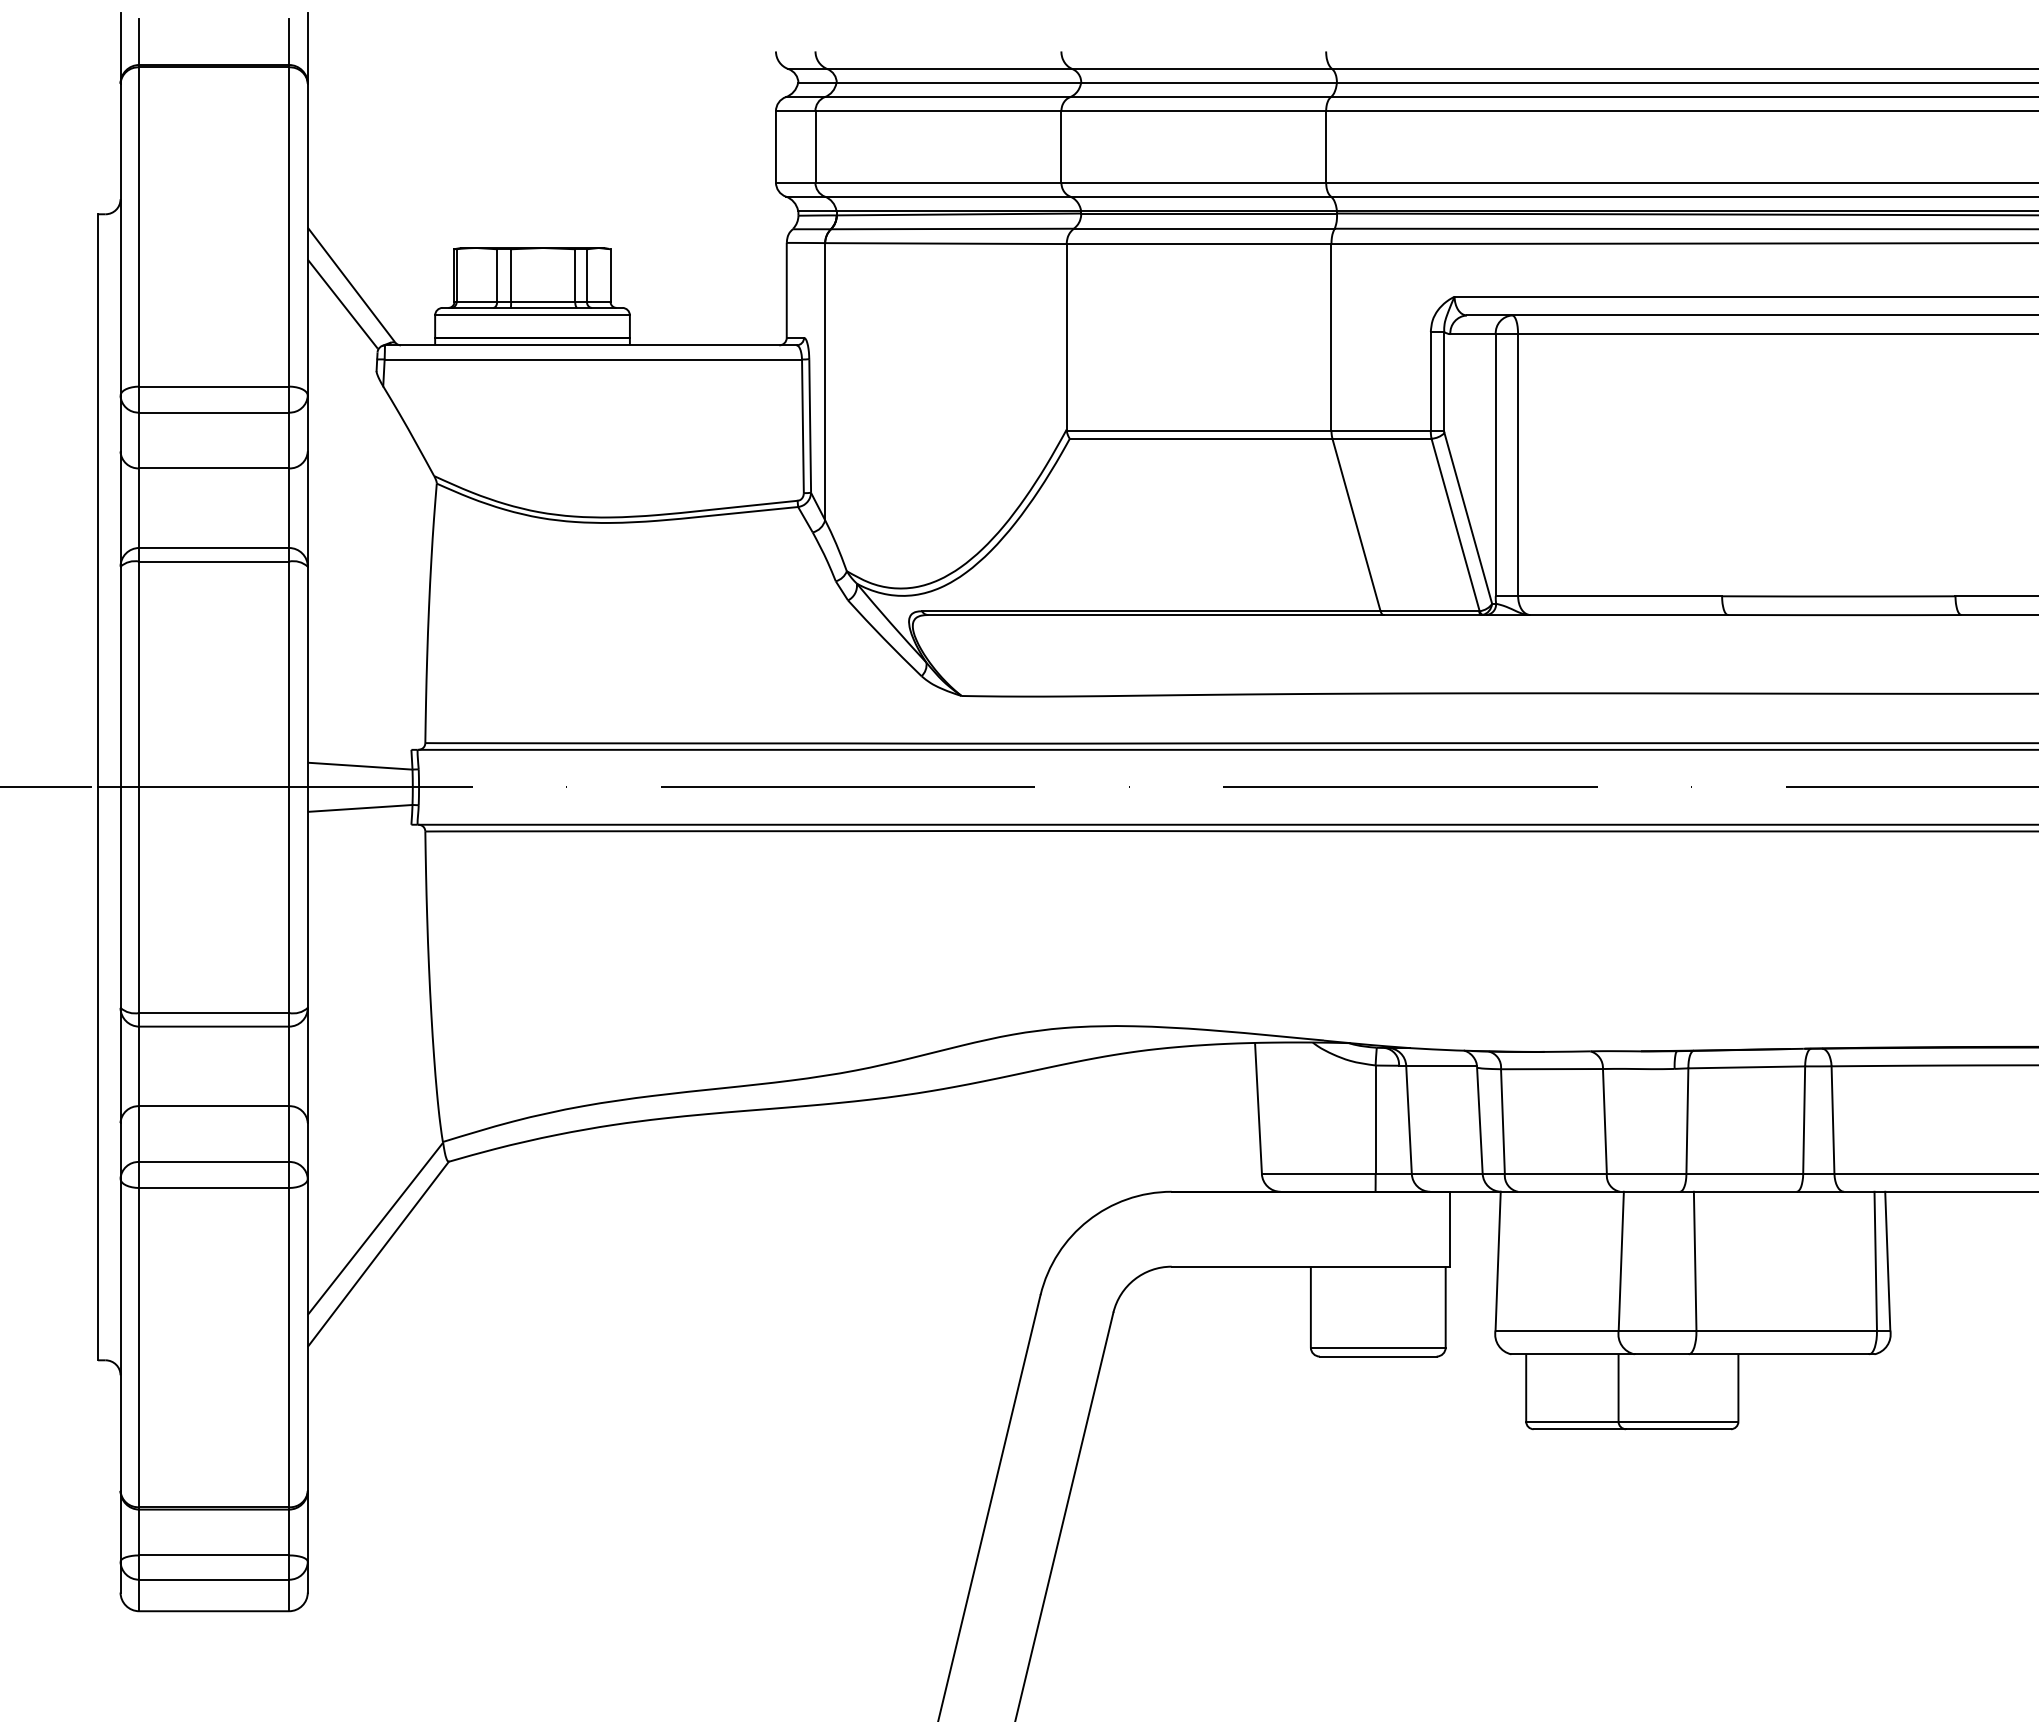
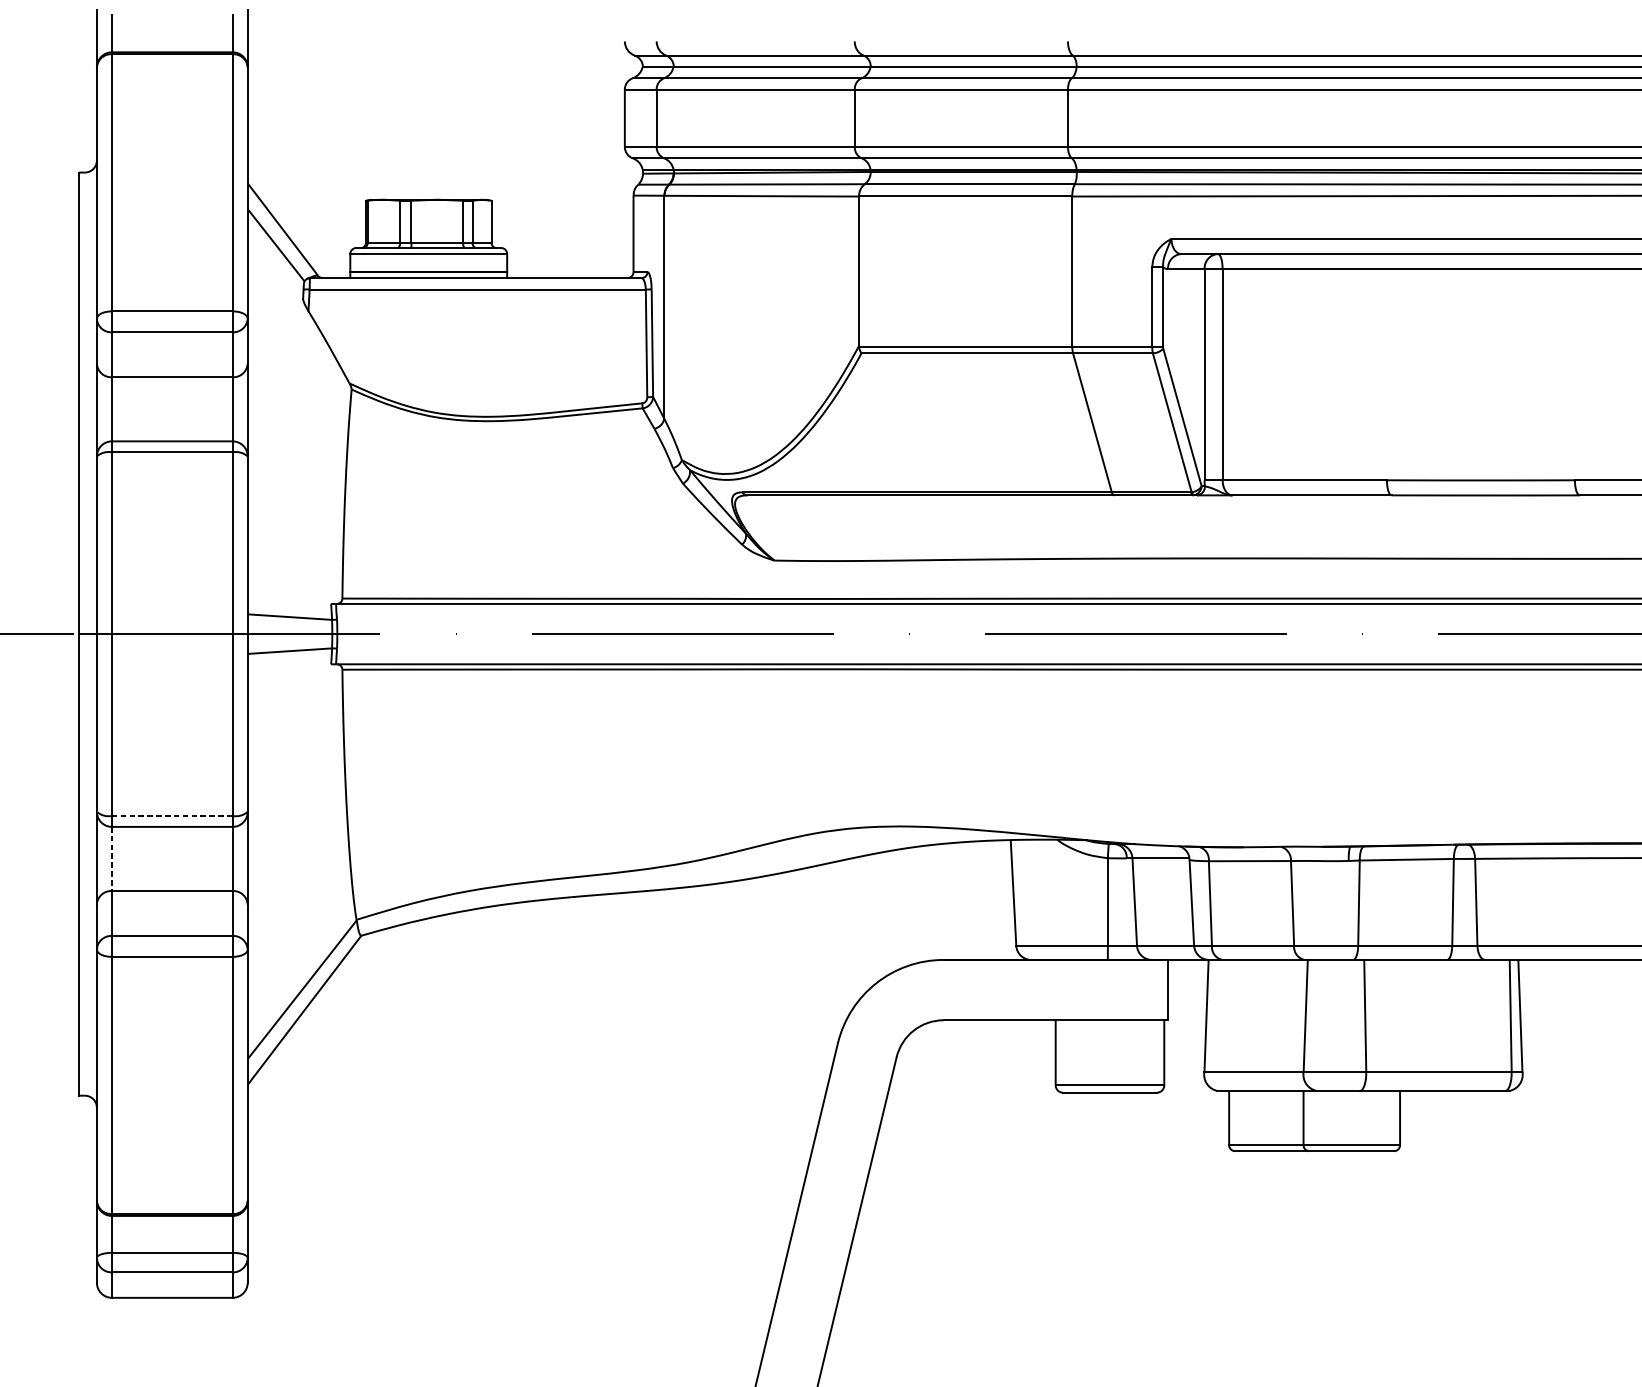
line: (214, 1013) -> (172, 816), solid -> dashed
line: (139, 1066) -> (112, 859), solid -> dashed

